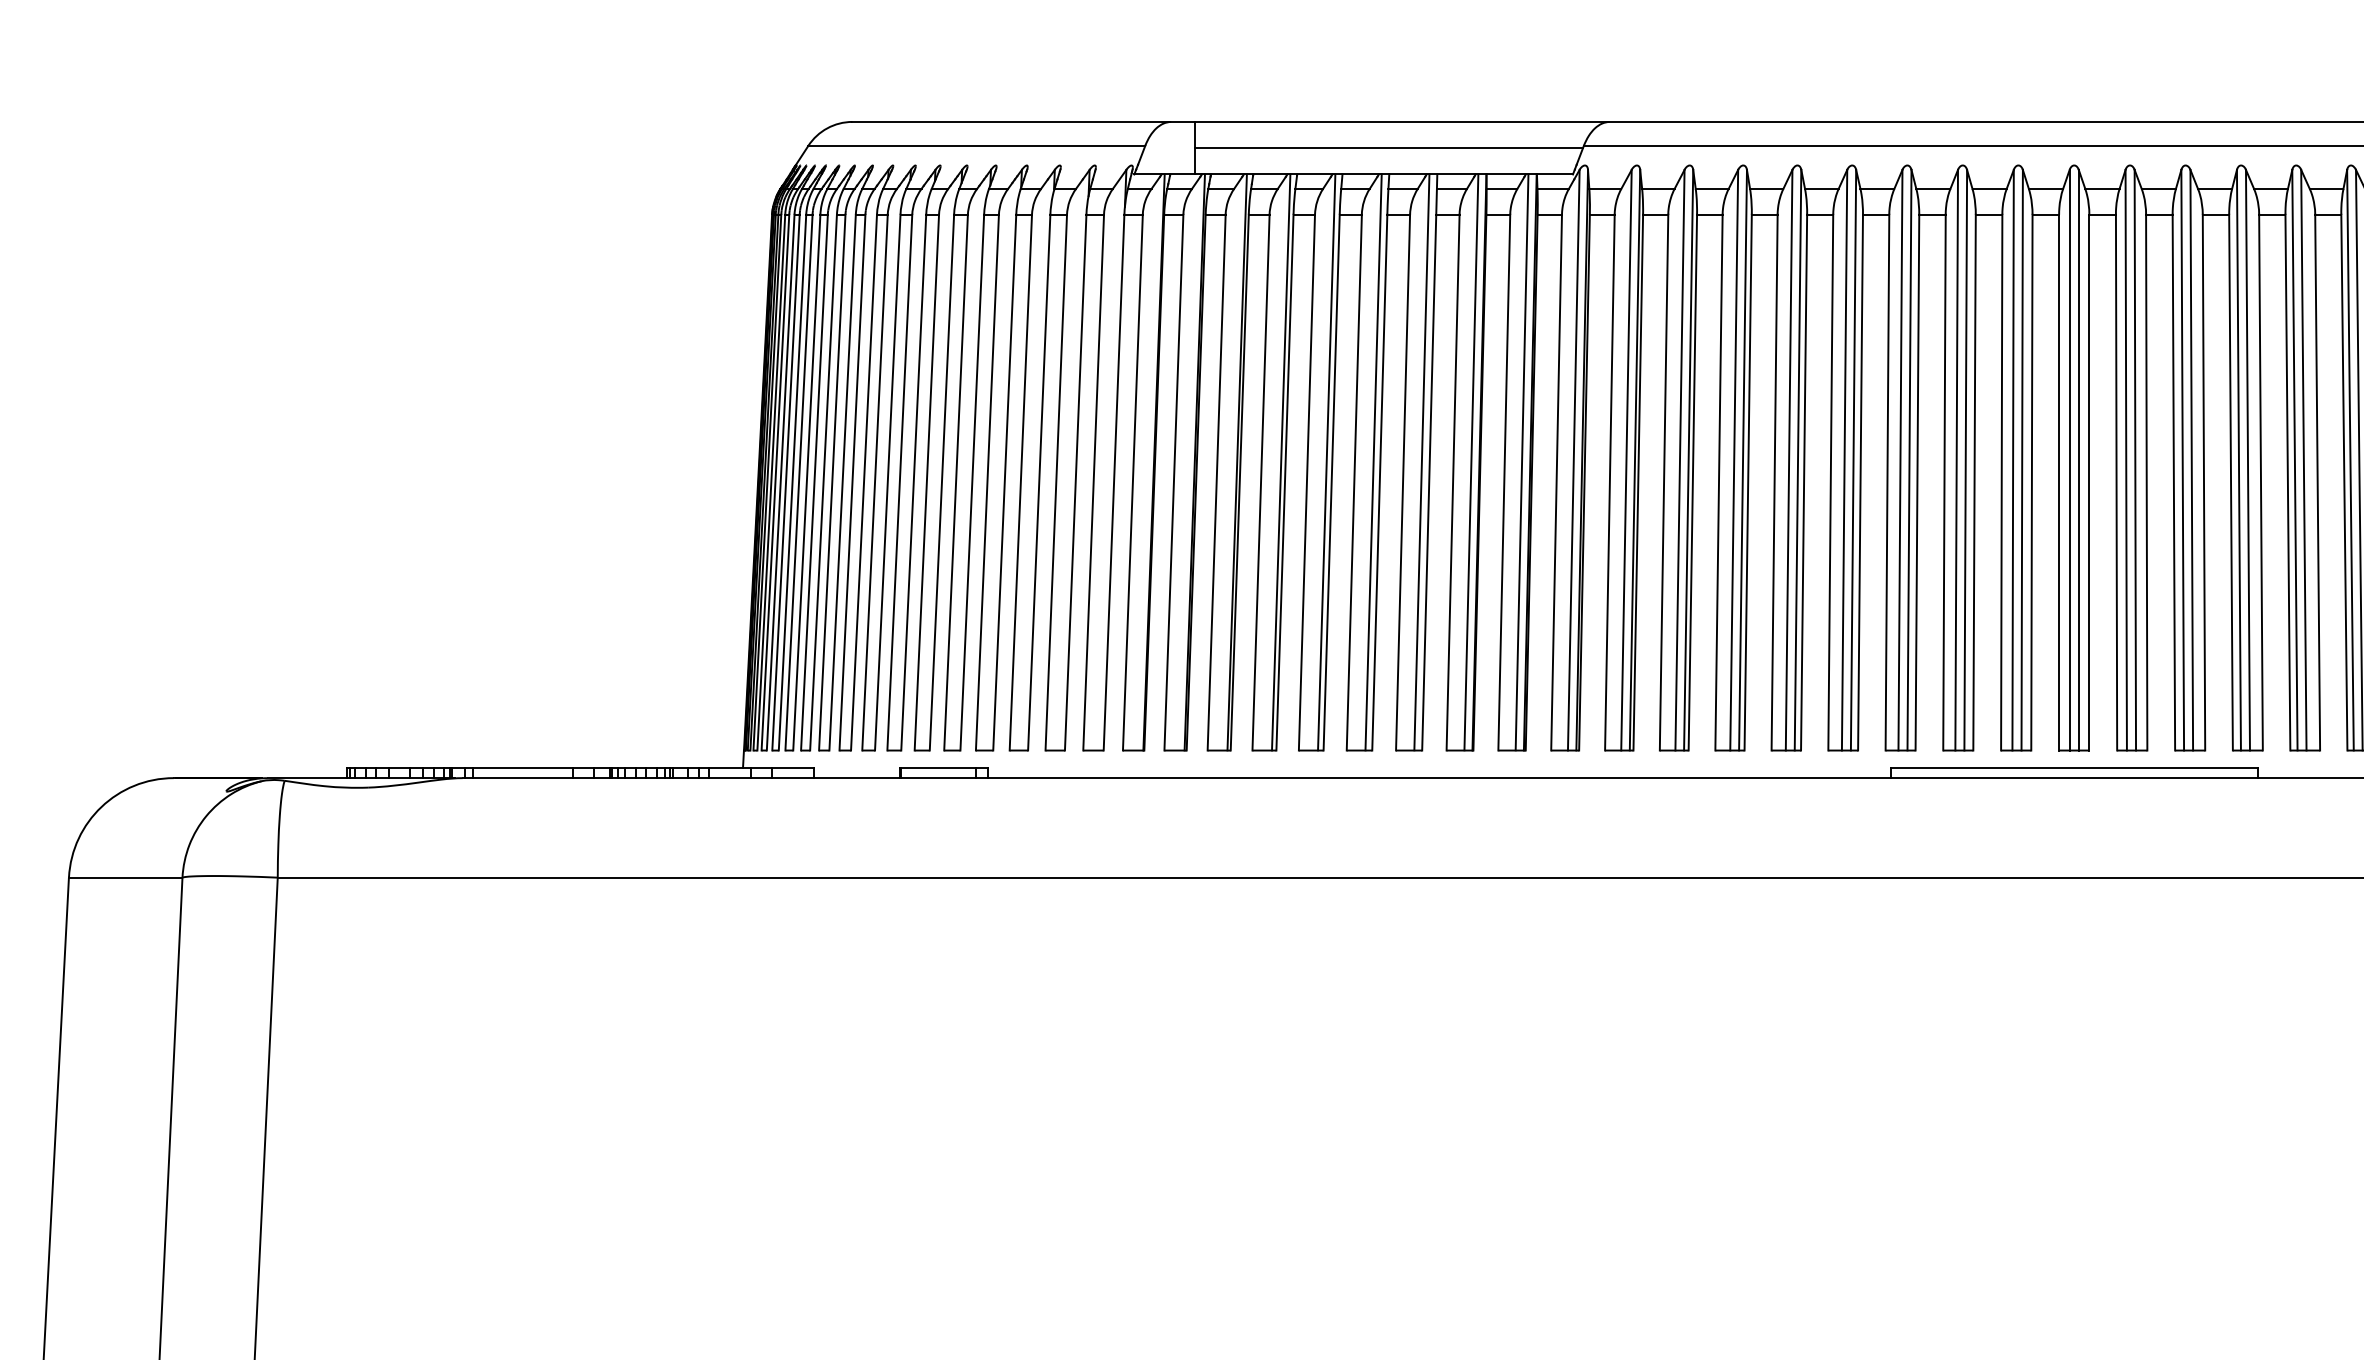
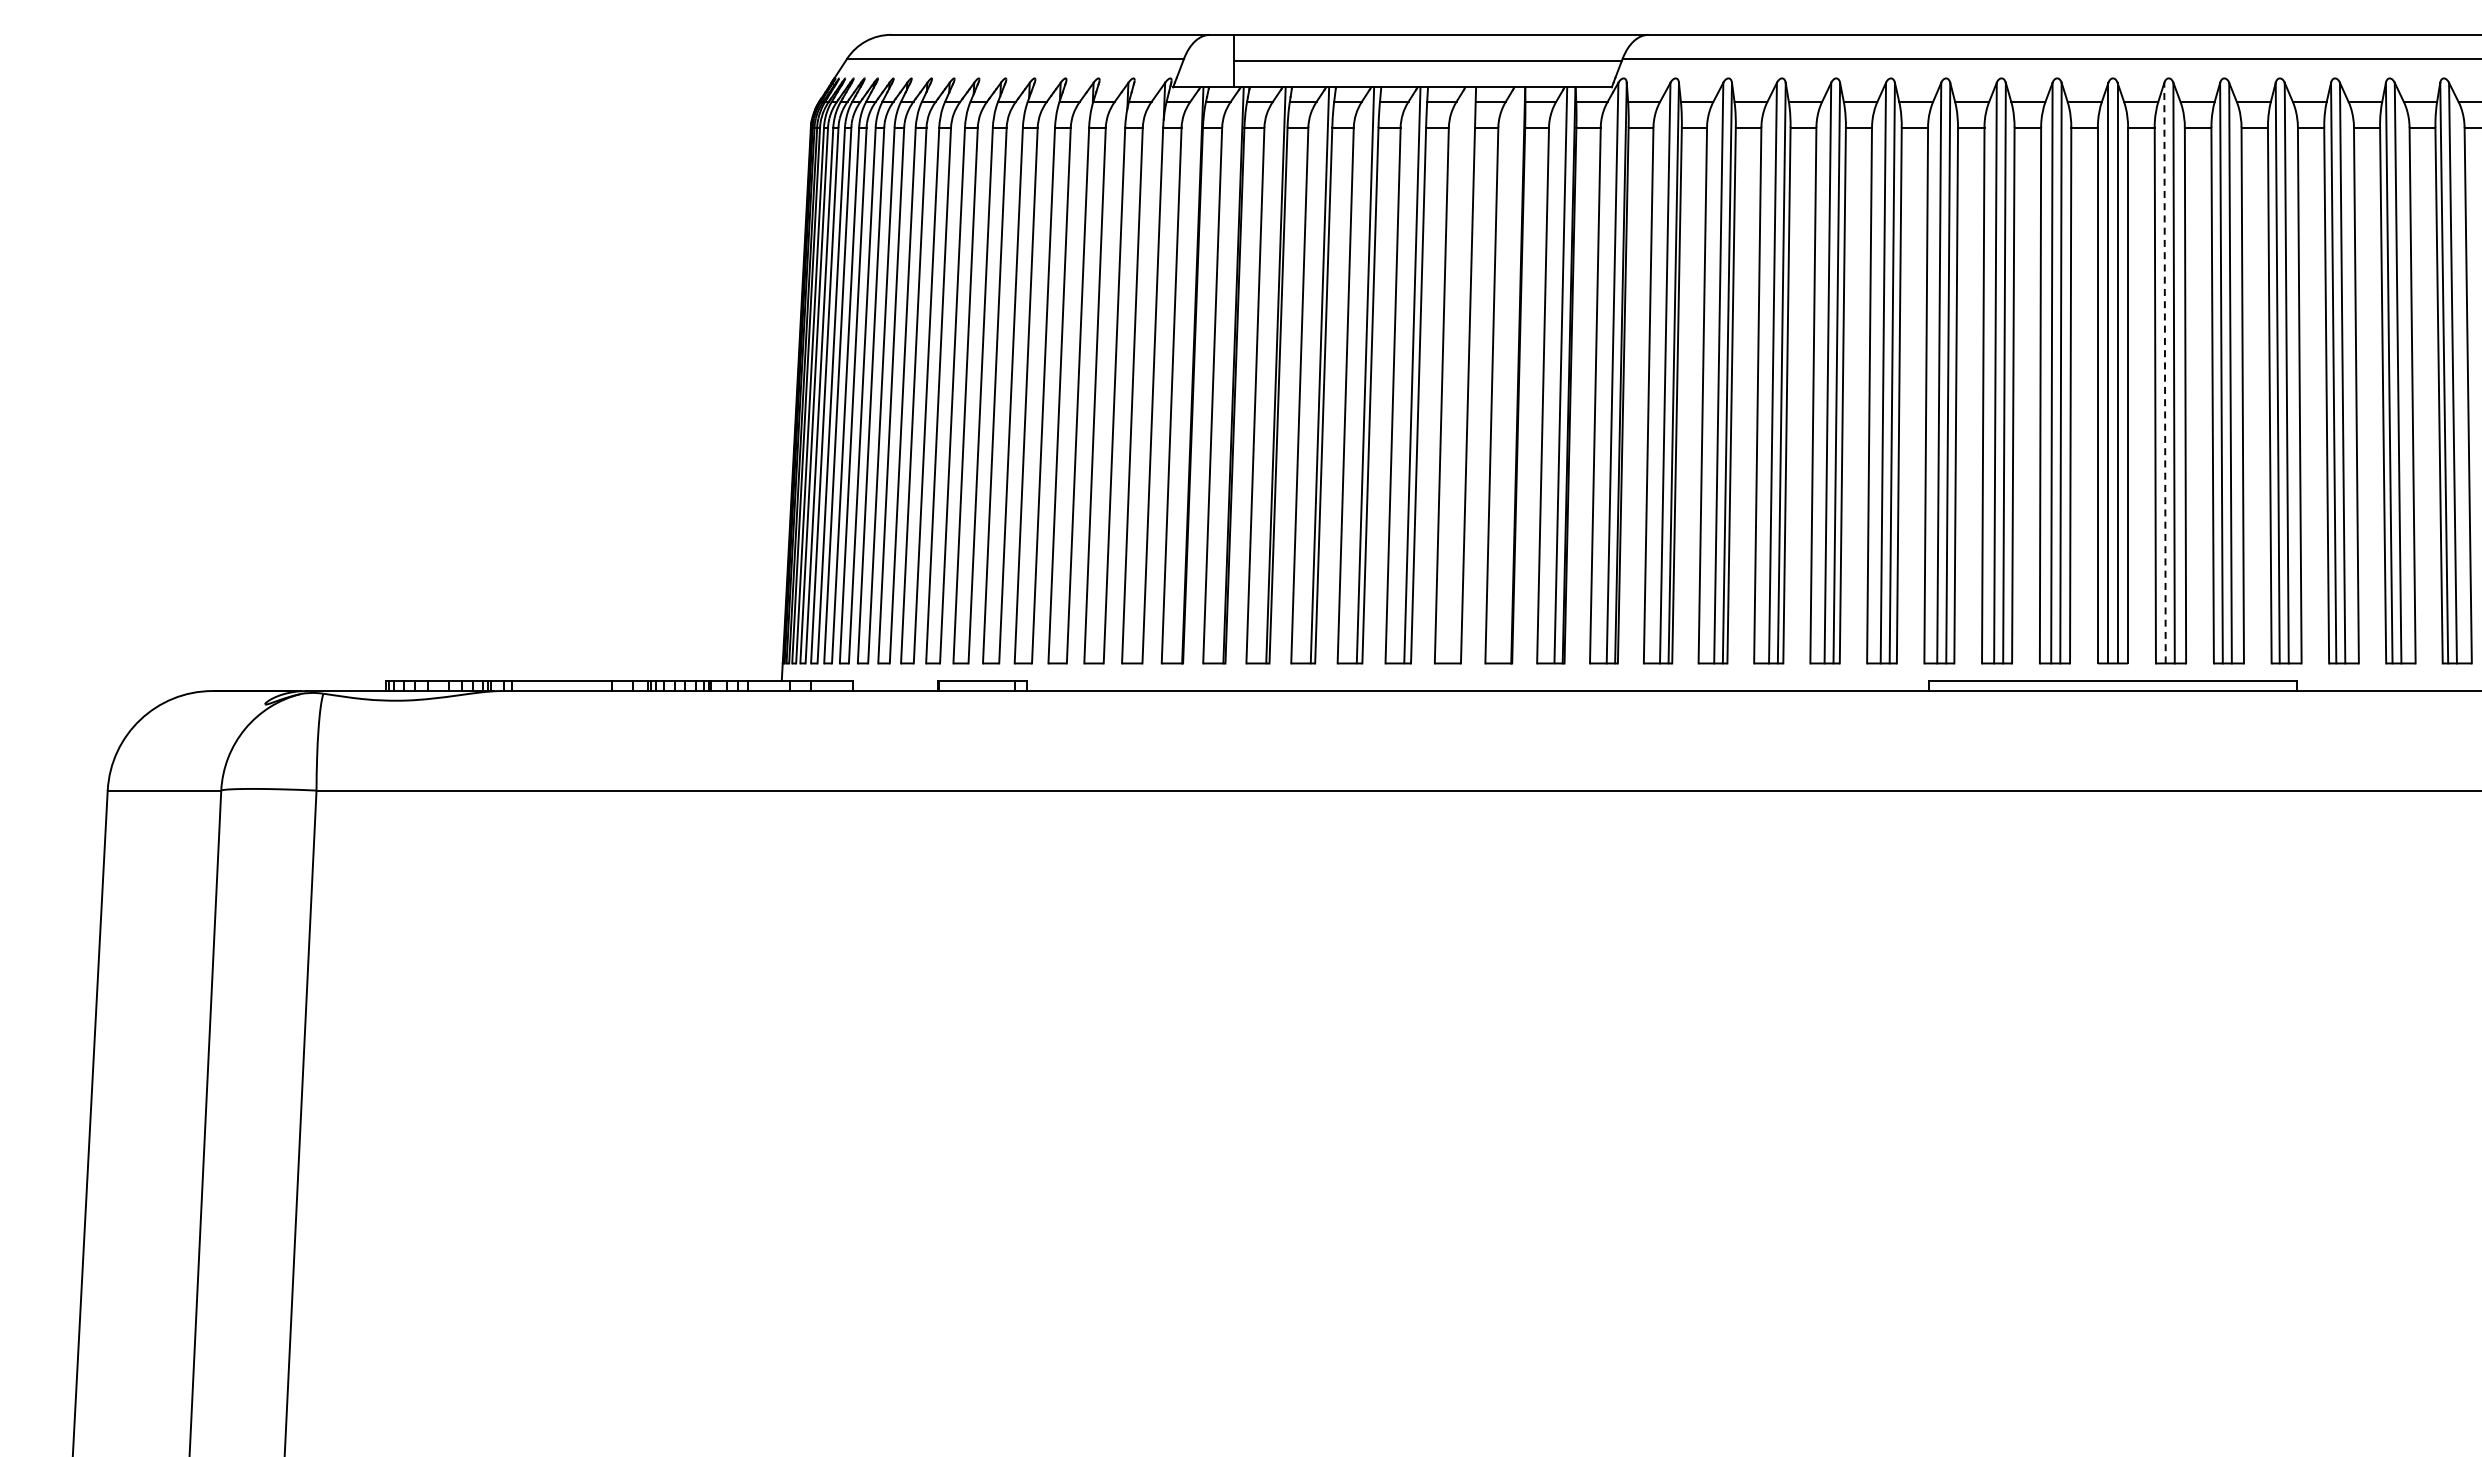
line: (2126, 459) -> (2165, 372), solid -> dashed
line: (1421, 462) -> (1460, 375), removed
line: (1471, 462) -> (1510, 375), removed

